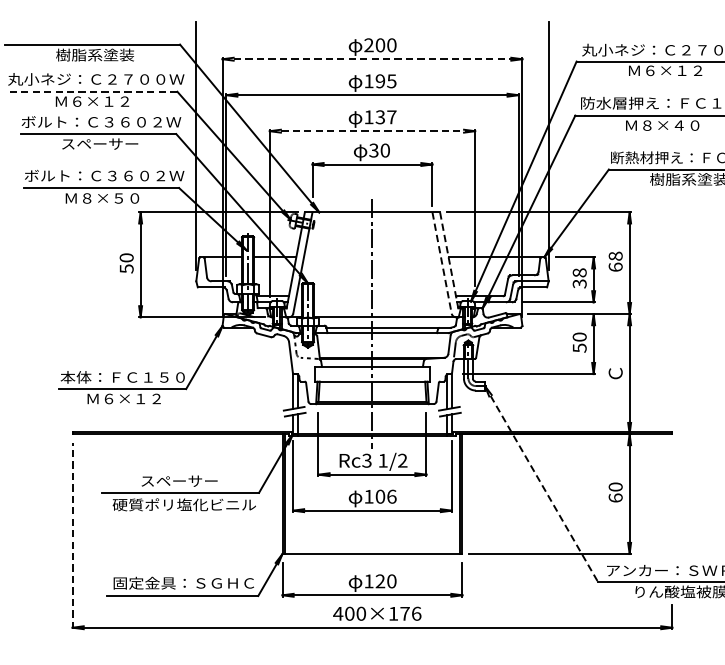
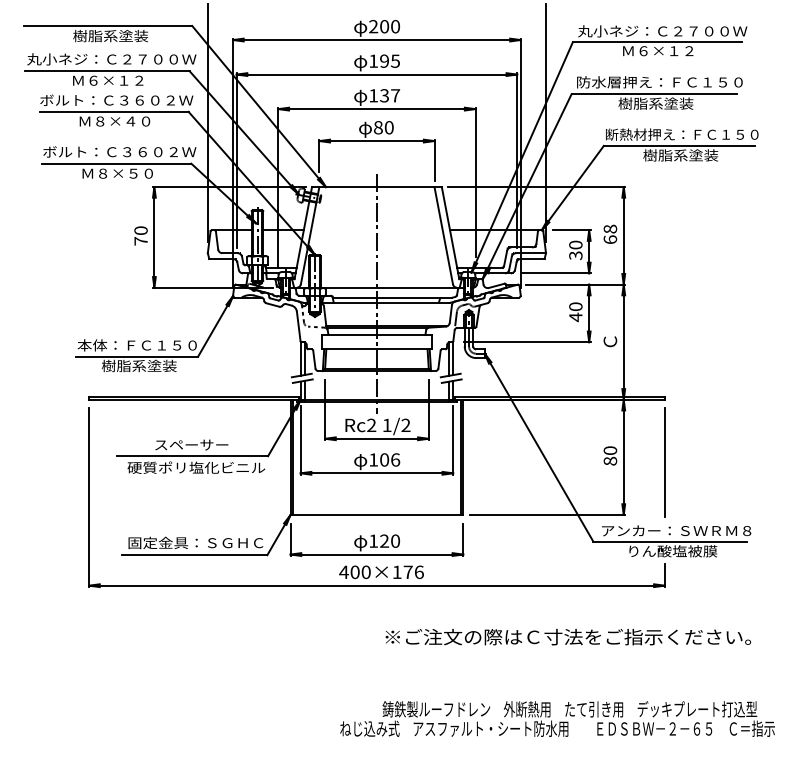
line: (372, 59) -> (376, 40), dashed -> solid
line: (90, 92) -> (106, 71), dashed -> solid
text: (662, 125) -> (655, 103), Ｍ８×４０ -> 樹脂系塗装
line: (372, 131) -> (376, 109), dashed -> solid
text: (100, 144) -> (115, 121), スペーサー -> Ｍ８×４０
text: (373, 150) -> (377, 127), 30 -> 80
line: (449, 260) -> (450, 233), dashed -> solid
line: (441, 263) -> (443, 236), dashed -> solid
text: (126, 269) -> (140, 241), 50 -> 70
text: (579, 272) -> (575, 244), 38 -> 30
text: (579, 348) -> (575, 317), 50 -> 40
text: (124, 398) -> (138, 365), Ｍ６×１２ -> 樹脂系塗装
text: (366, 460) -> (371, 425), Rc3 -> Rc2
line: (541, 484) -> (539, 448), dashed -> solid
text: (614, 497) -> (609, 460), 60 -> 80
line: (672, 499) -> (664, 462), added
line: (72, 535) -> (89, 497), dashed -> solid

